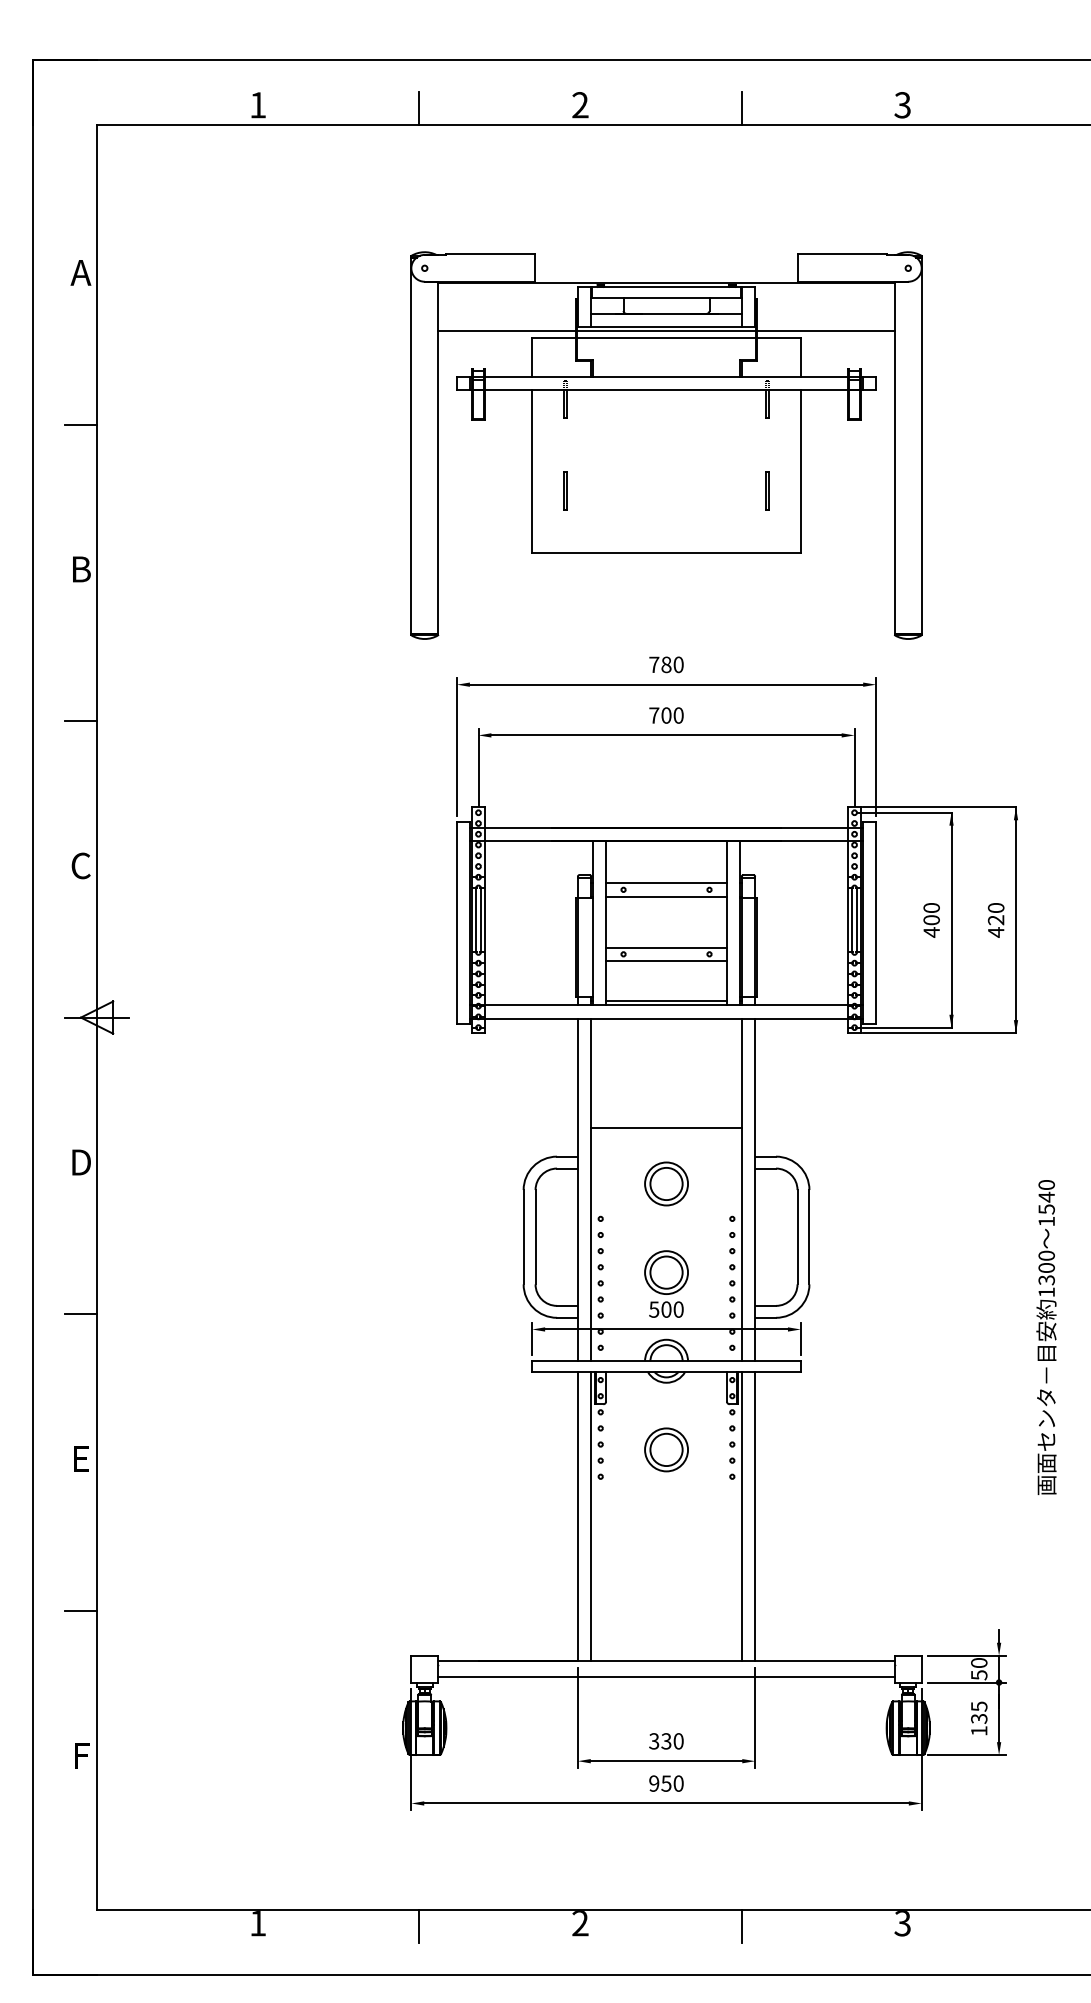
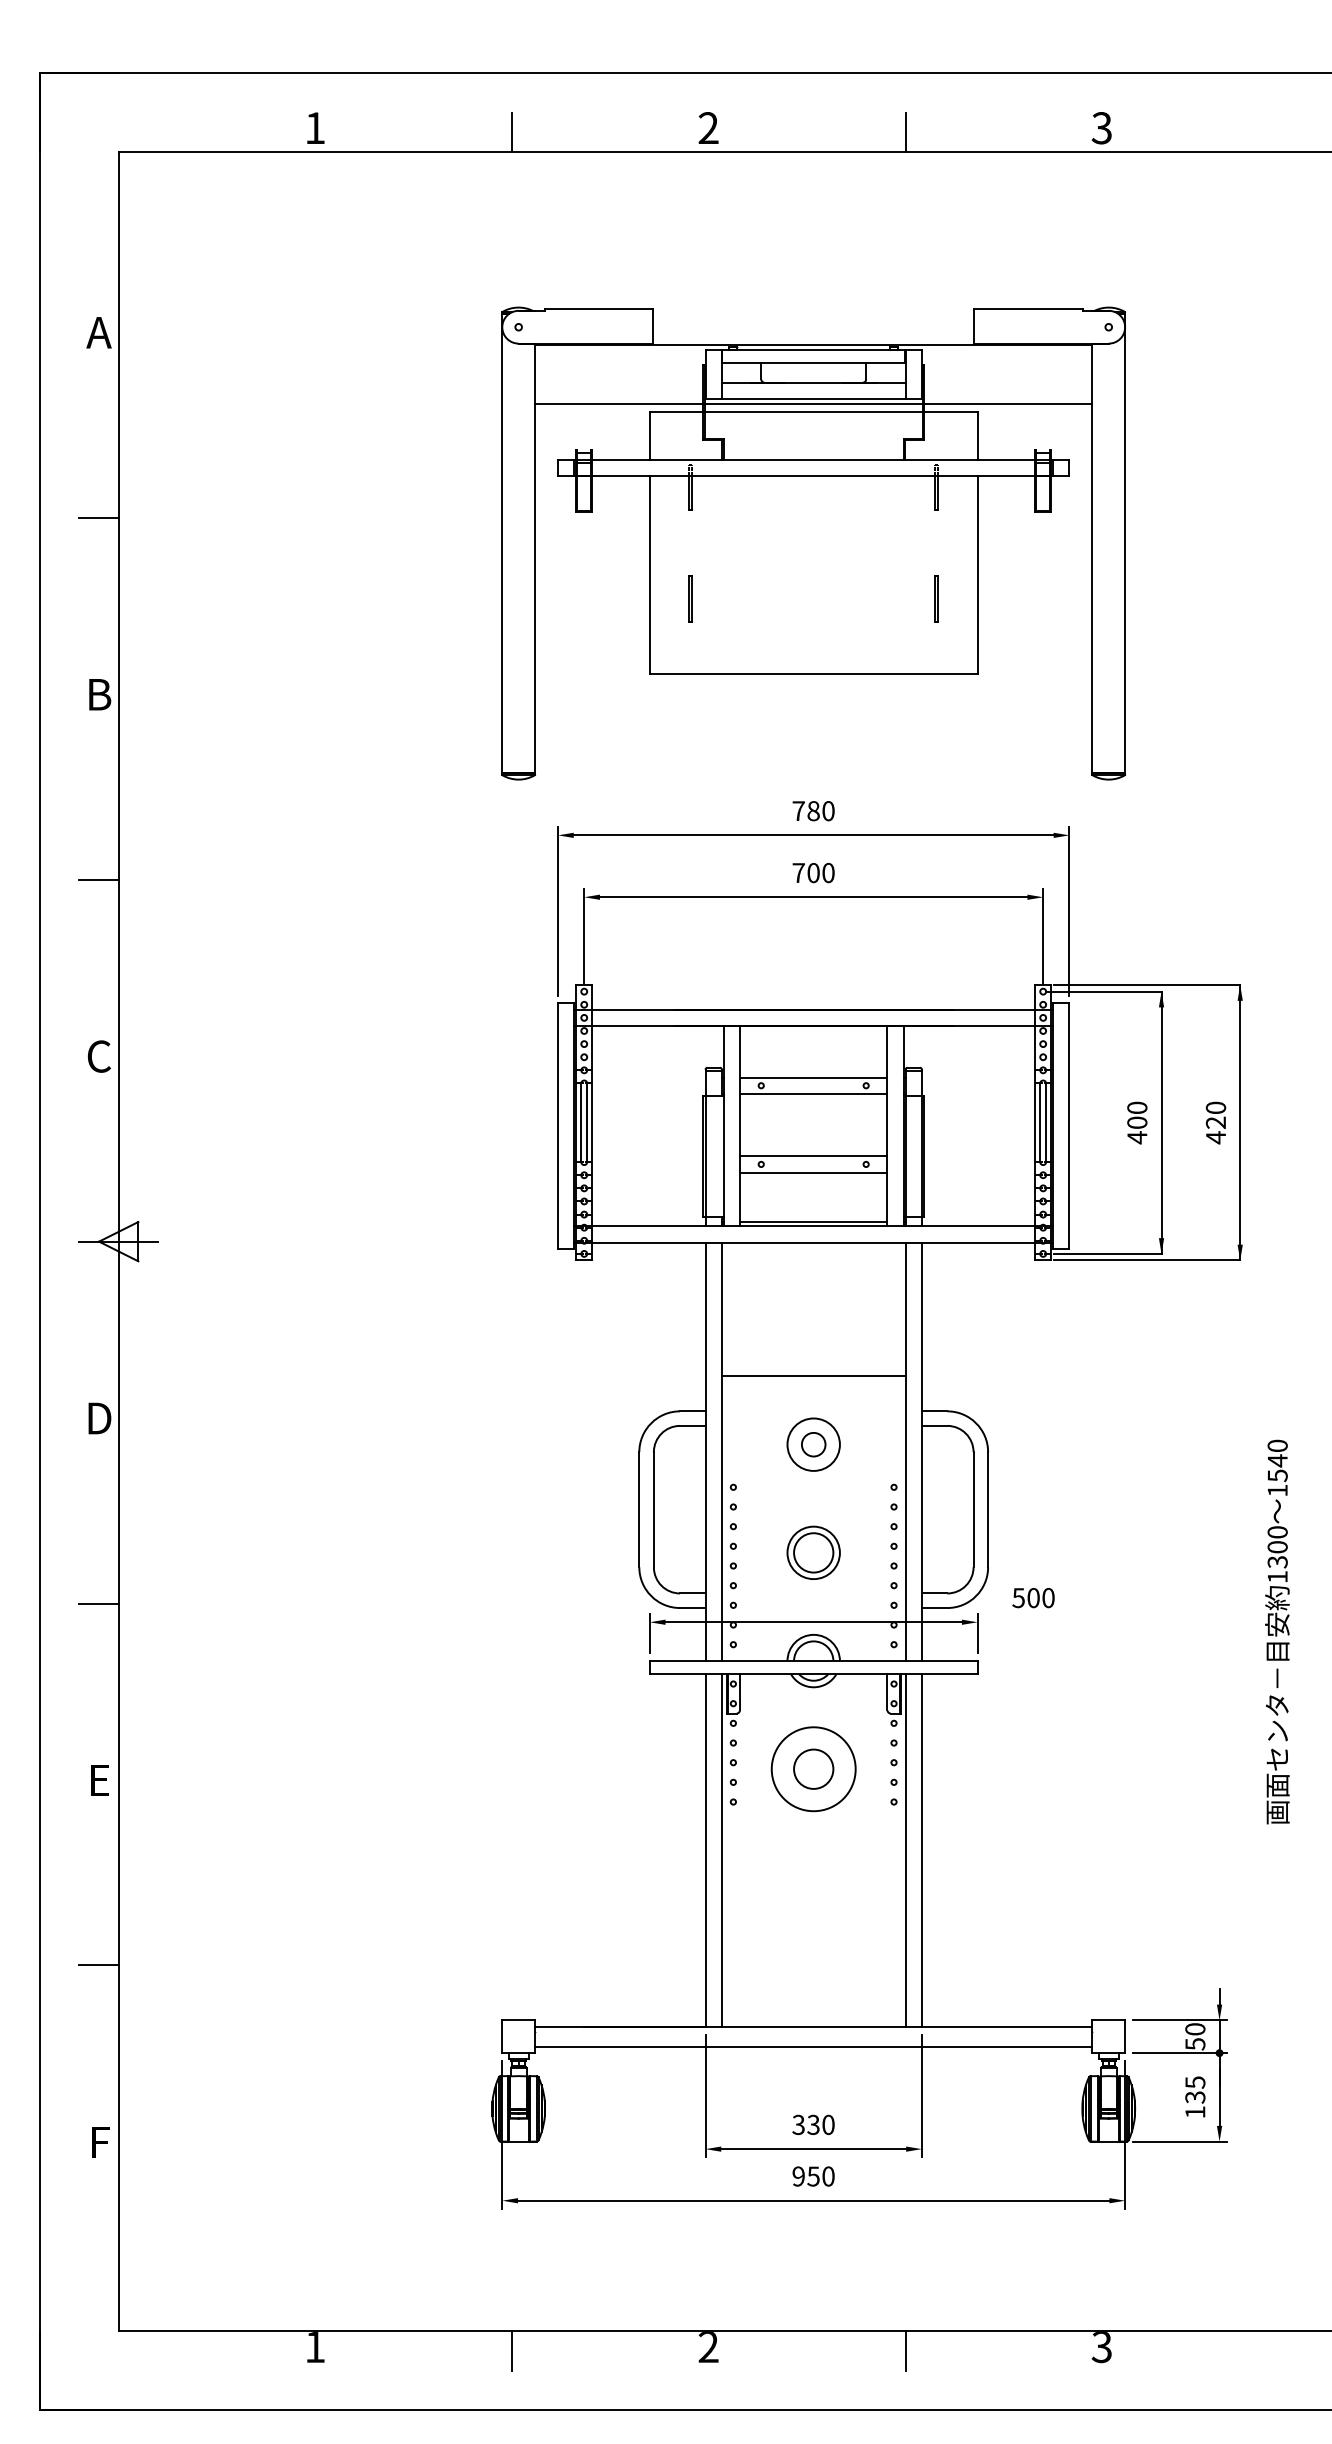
circle: (666, 1183) -> (813, 1444), size x0.6
text: (666, 1310) -> (1033, 1598), moved
circle: (666, 1450) -> (813, 1769), size x1.6

